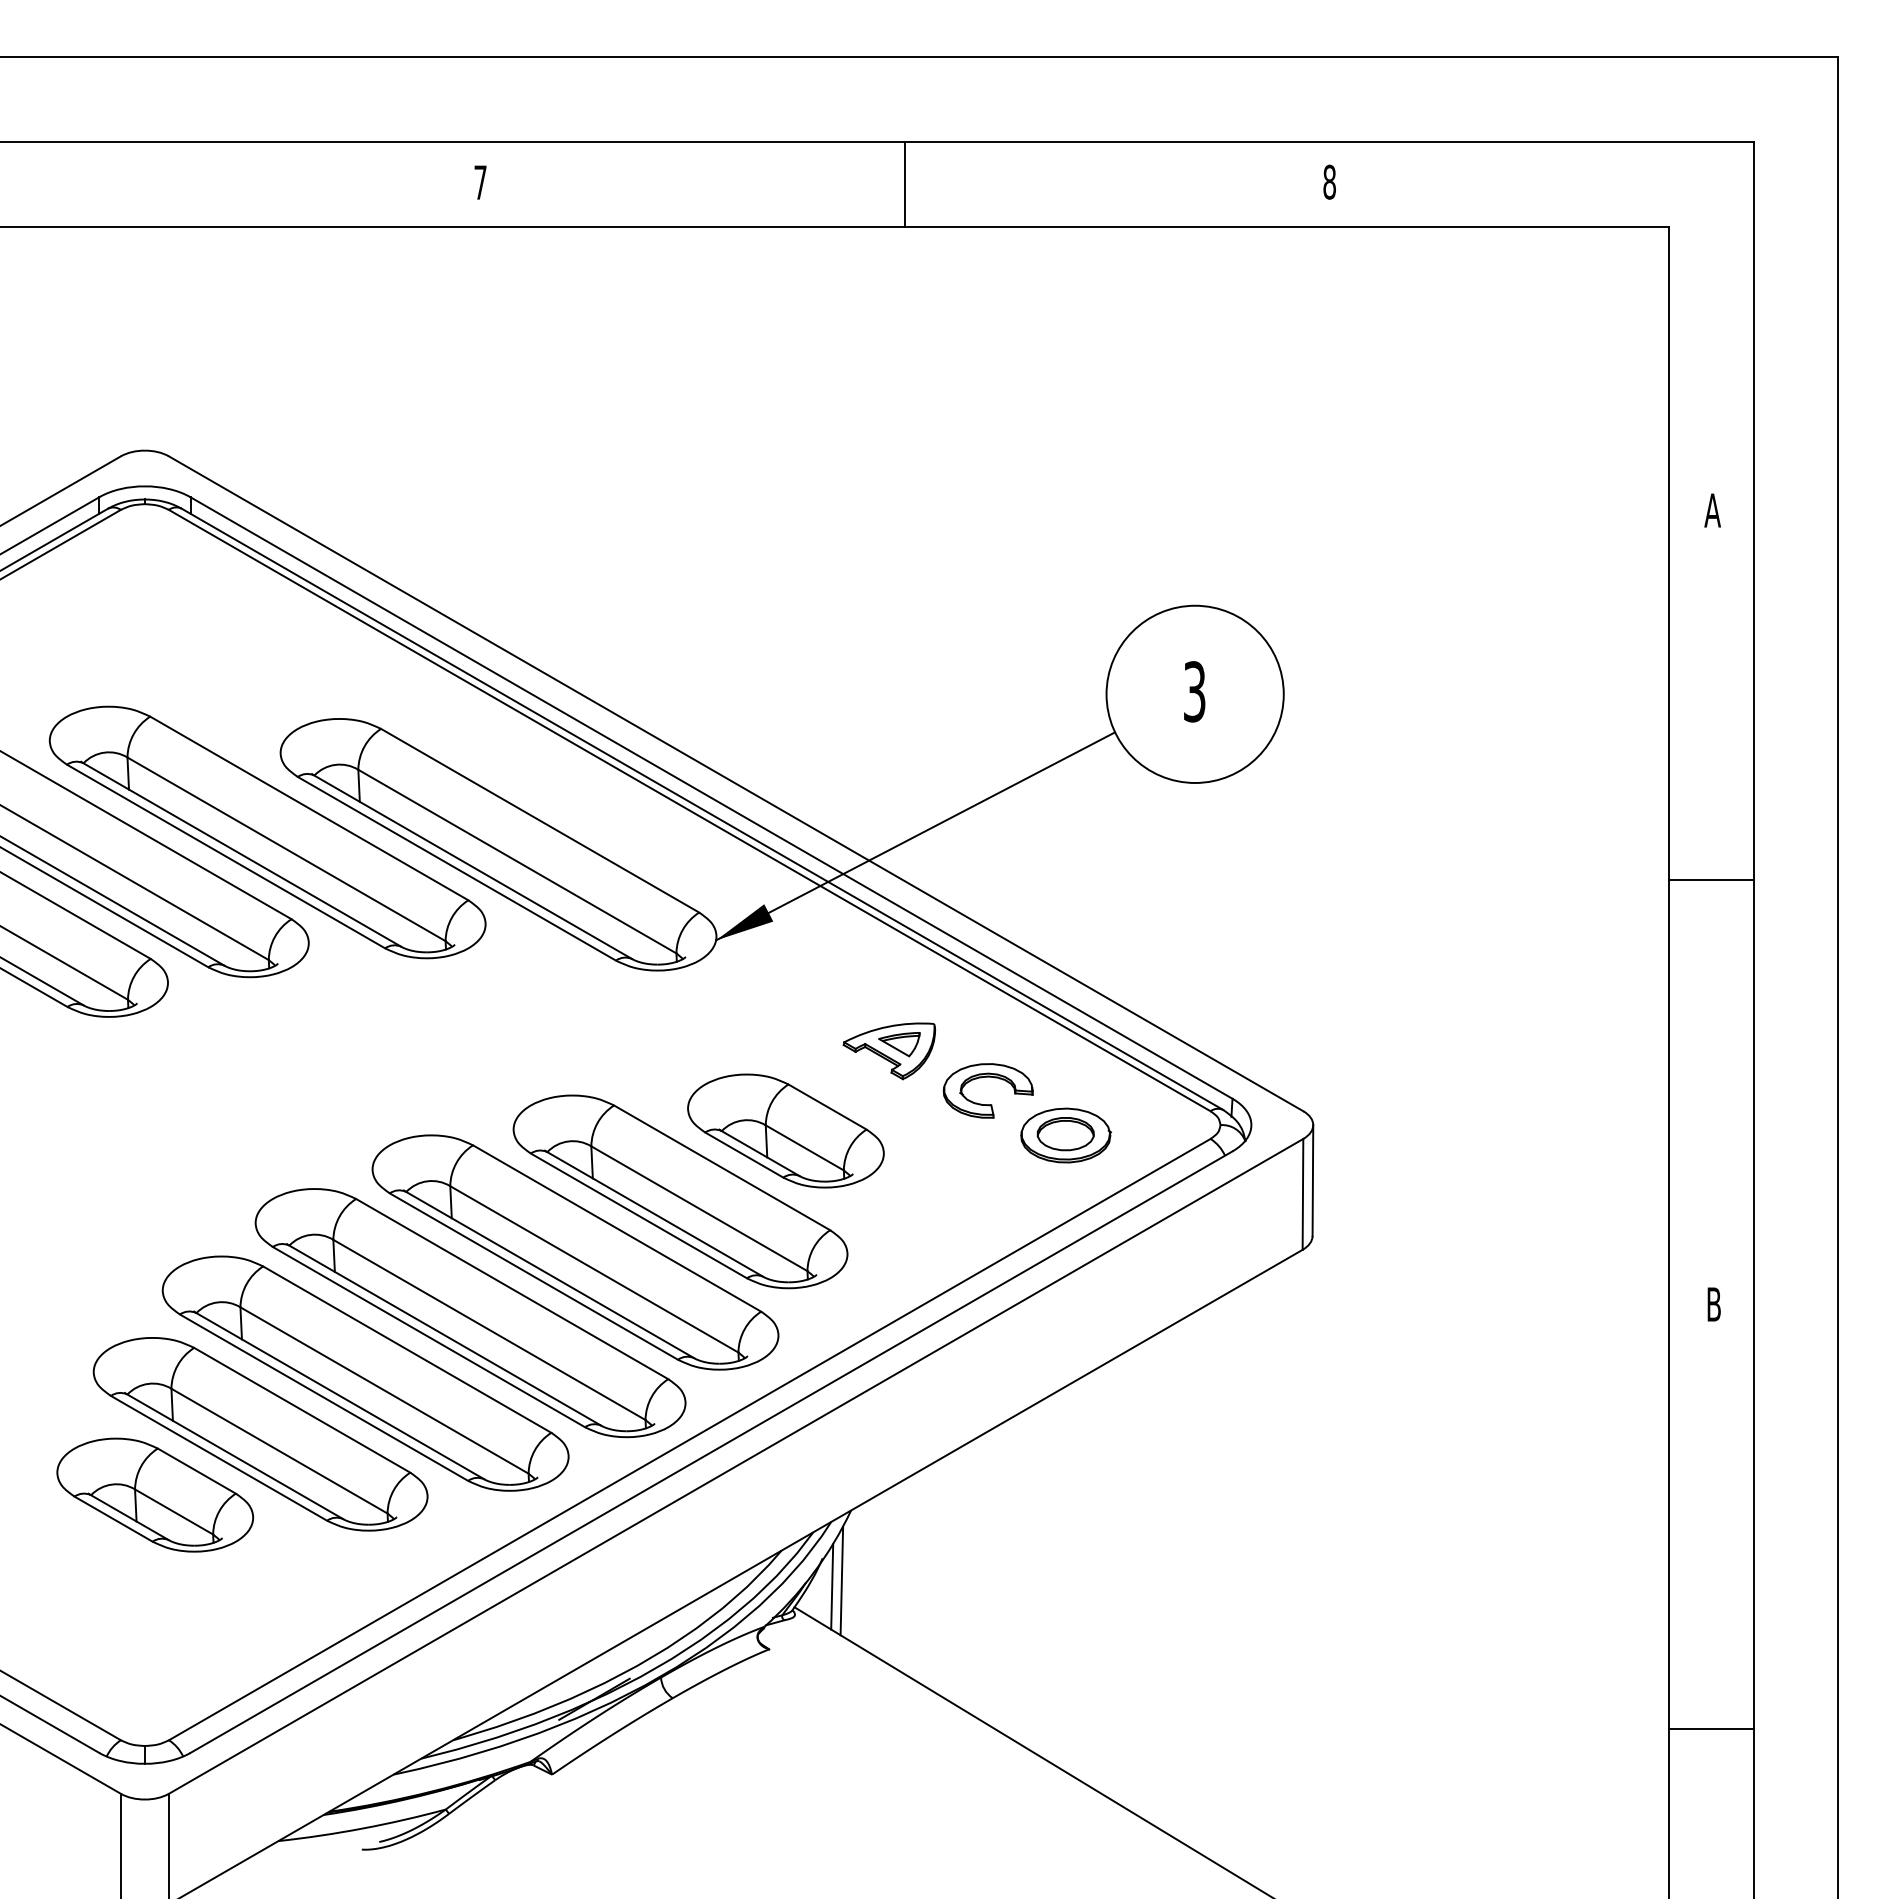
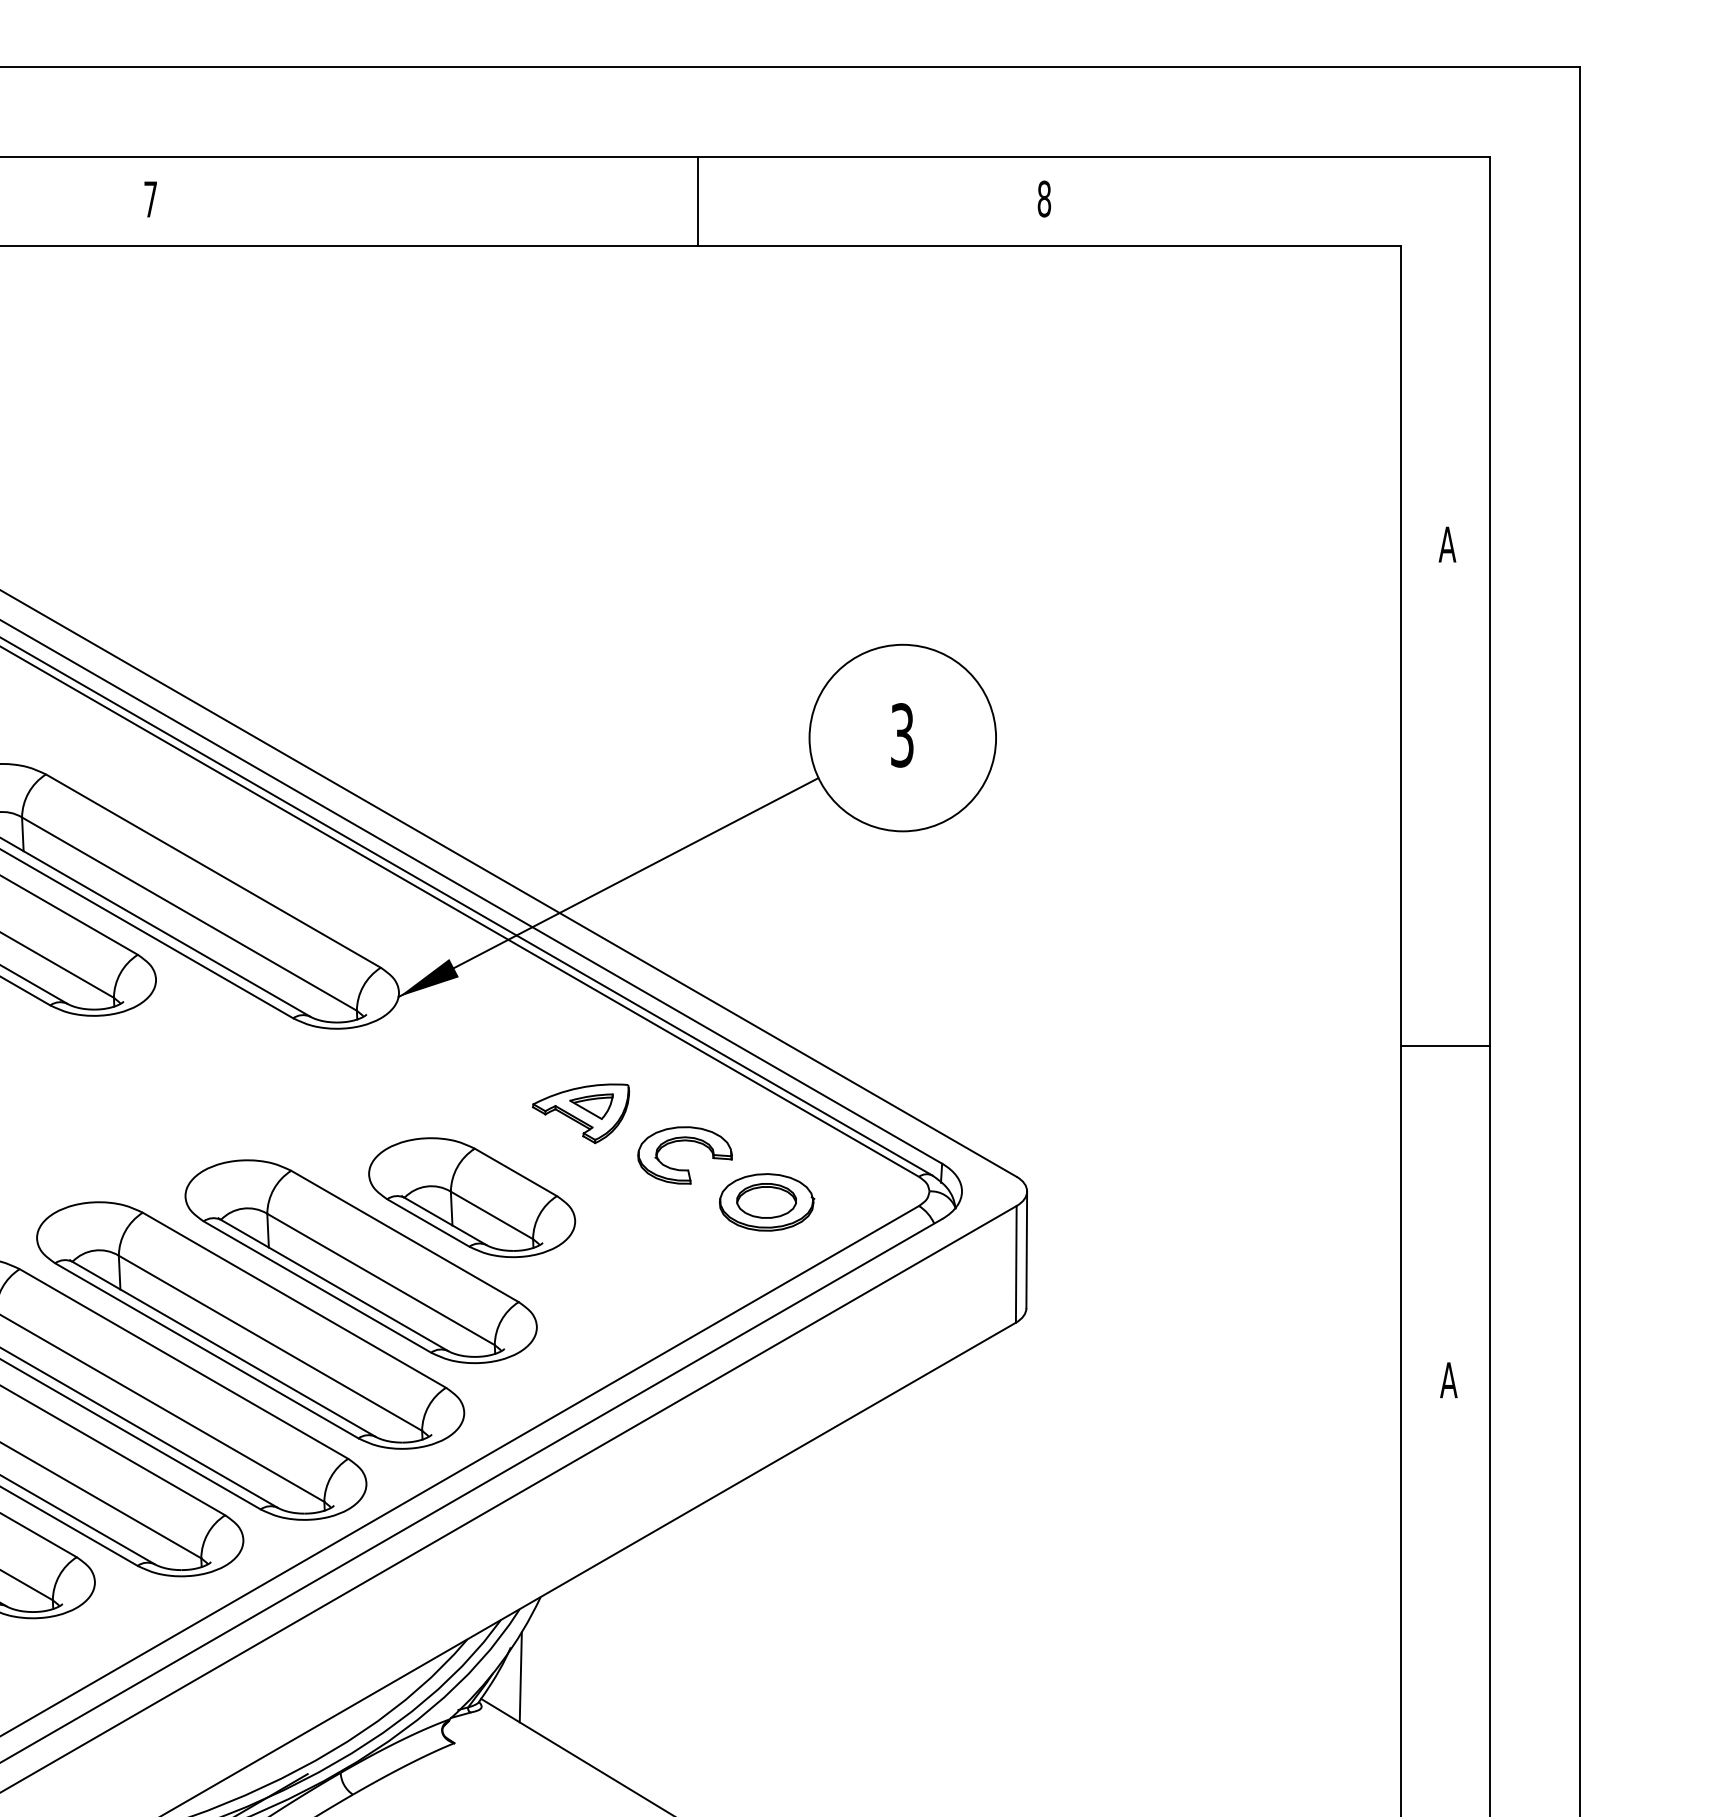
line: (904, 183) -> (697, 200), moved
line: (1710, 880) -> (1445, 1046), moved
text: (1713, 1304) -> (1448, 1380), B -> A
line: (841, 1580) -> (530, 1670), removed

